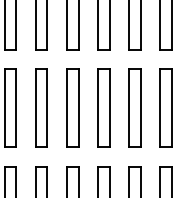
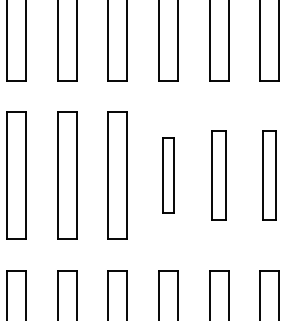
part: (103, 107) -> (167, 174), size x0.6
part: (134, 107) -> (218, 174), size x0.7
part: (165, 107) -> (268, 174), size x0.7

